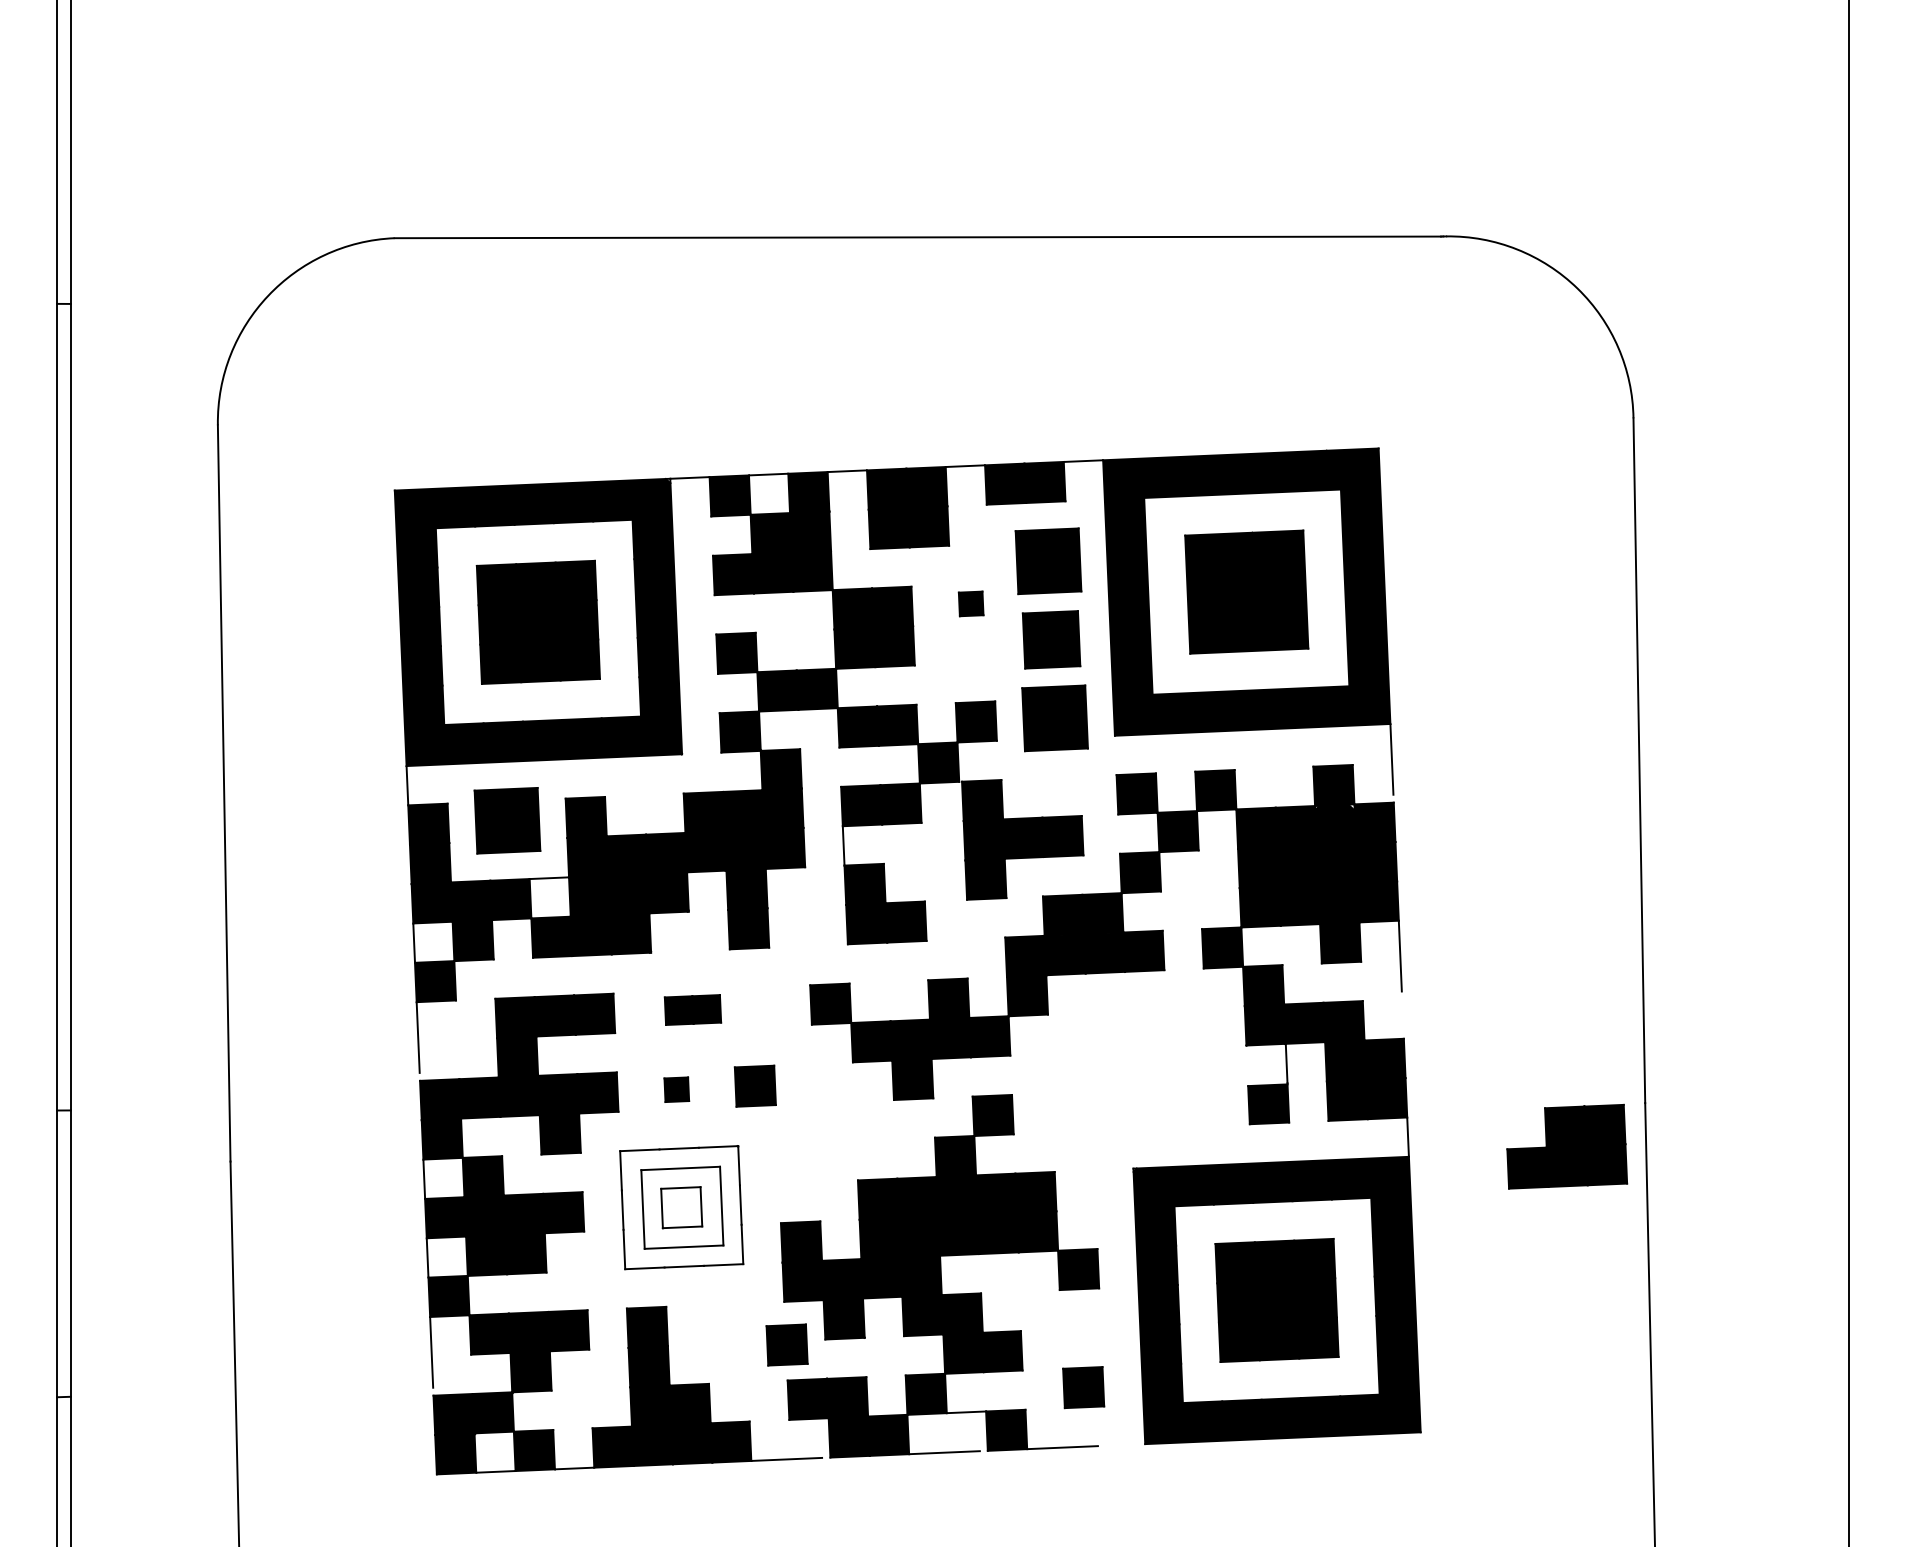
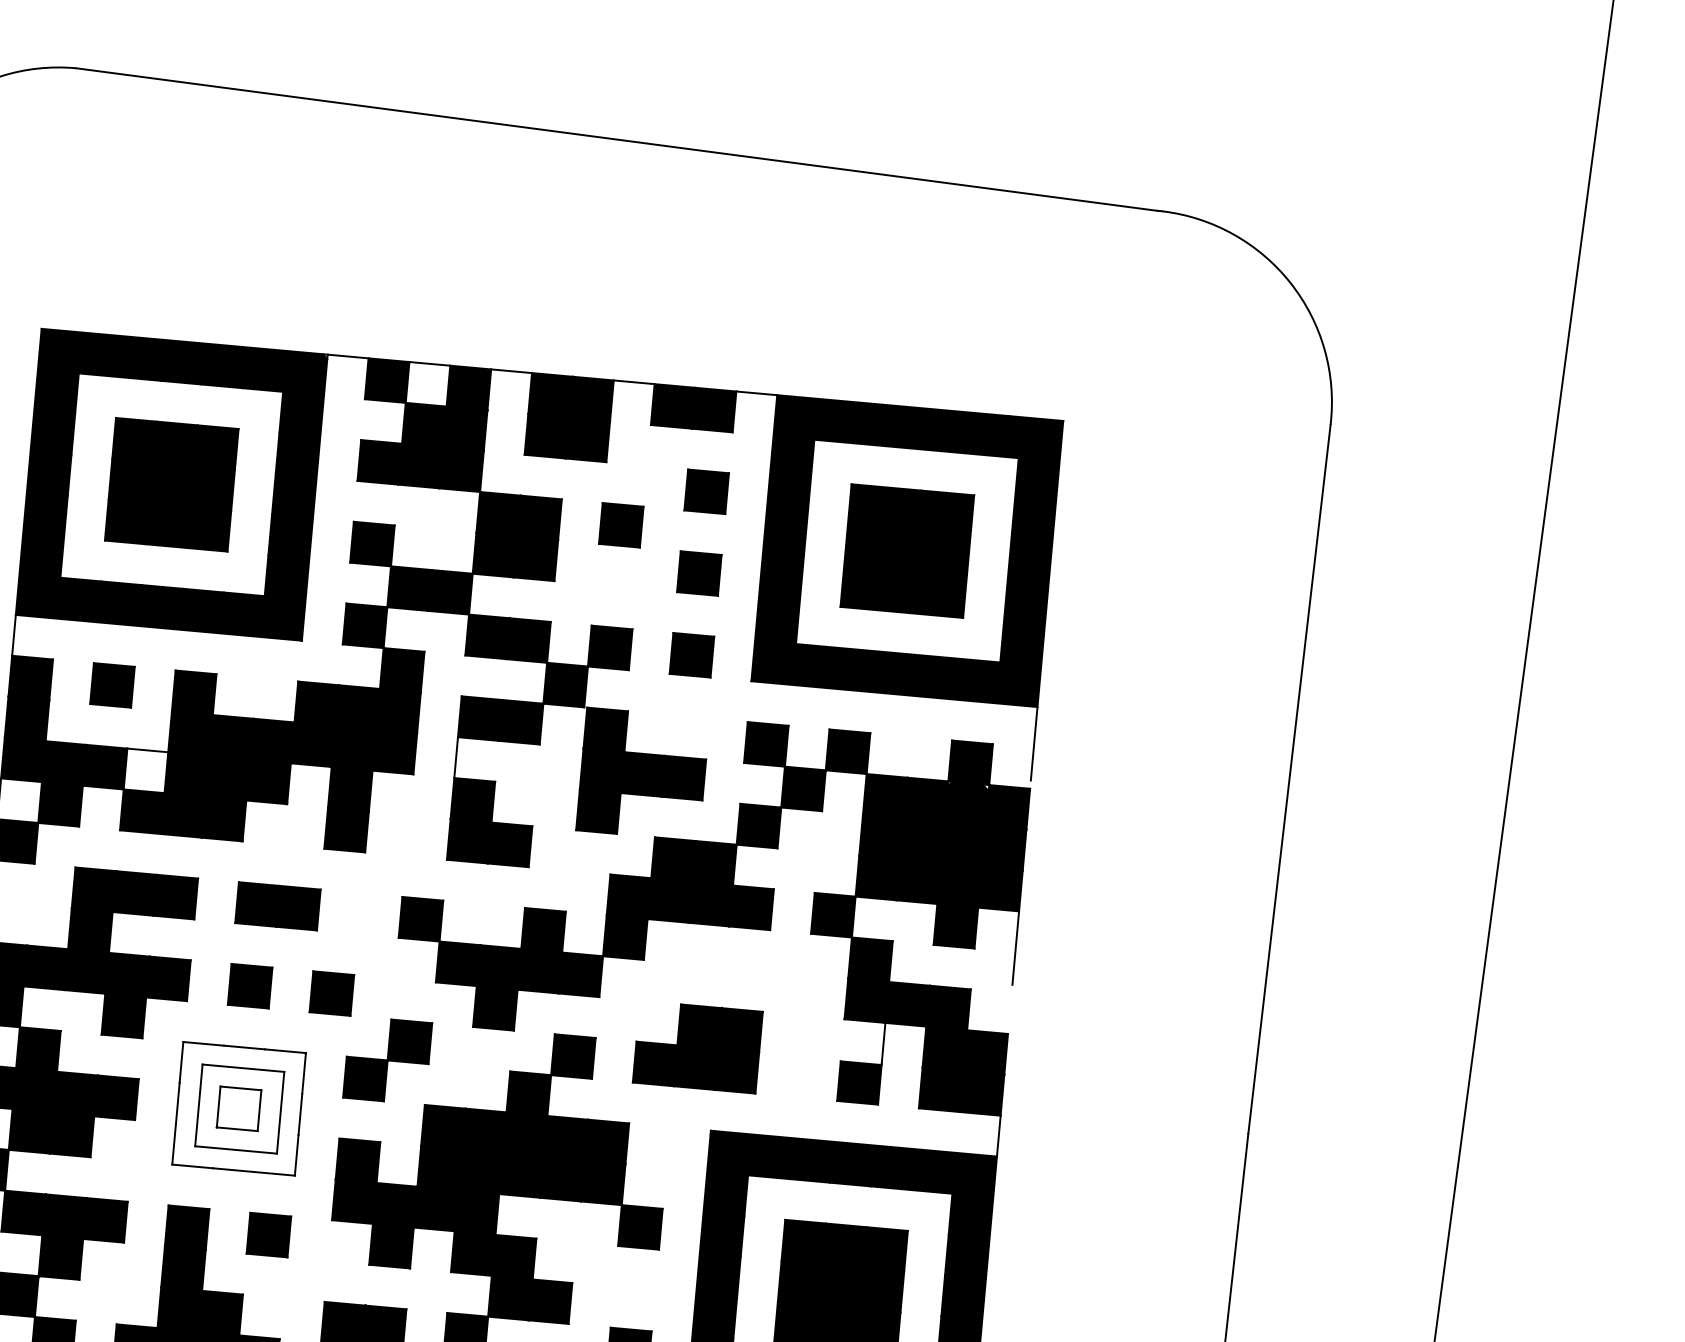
part: (1047, 560) -> (705, 491), size x0.62
part: (970, 603) -> (620, 524), size x1.67
part: (1051, 639) -> (699, 573), size x0.71
part: (1054, 718) -> (691, 655), size x0.62
part: (507, 820) -> (112, 685), size x0.62
part: (692, 1009) -> (277, 905), size x1.43
part: (676, 1089) -> (249, 986), size x1.67
part: (816, 1142) -> (387, 1060), added
part: (1567, 1146) -> (699, 1047), moved
part: (786, 1344) -> (268, 1234), moved

